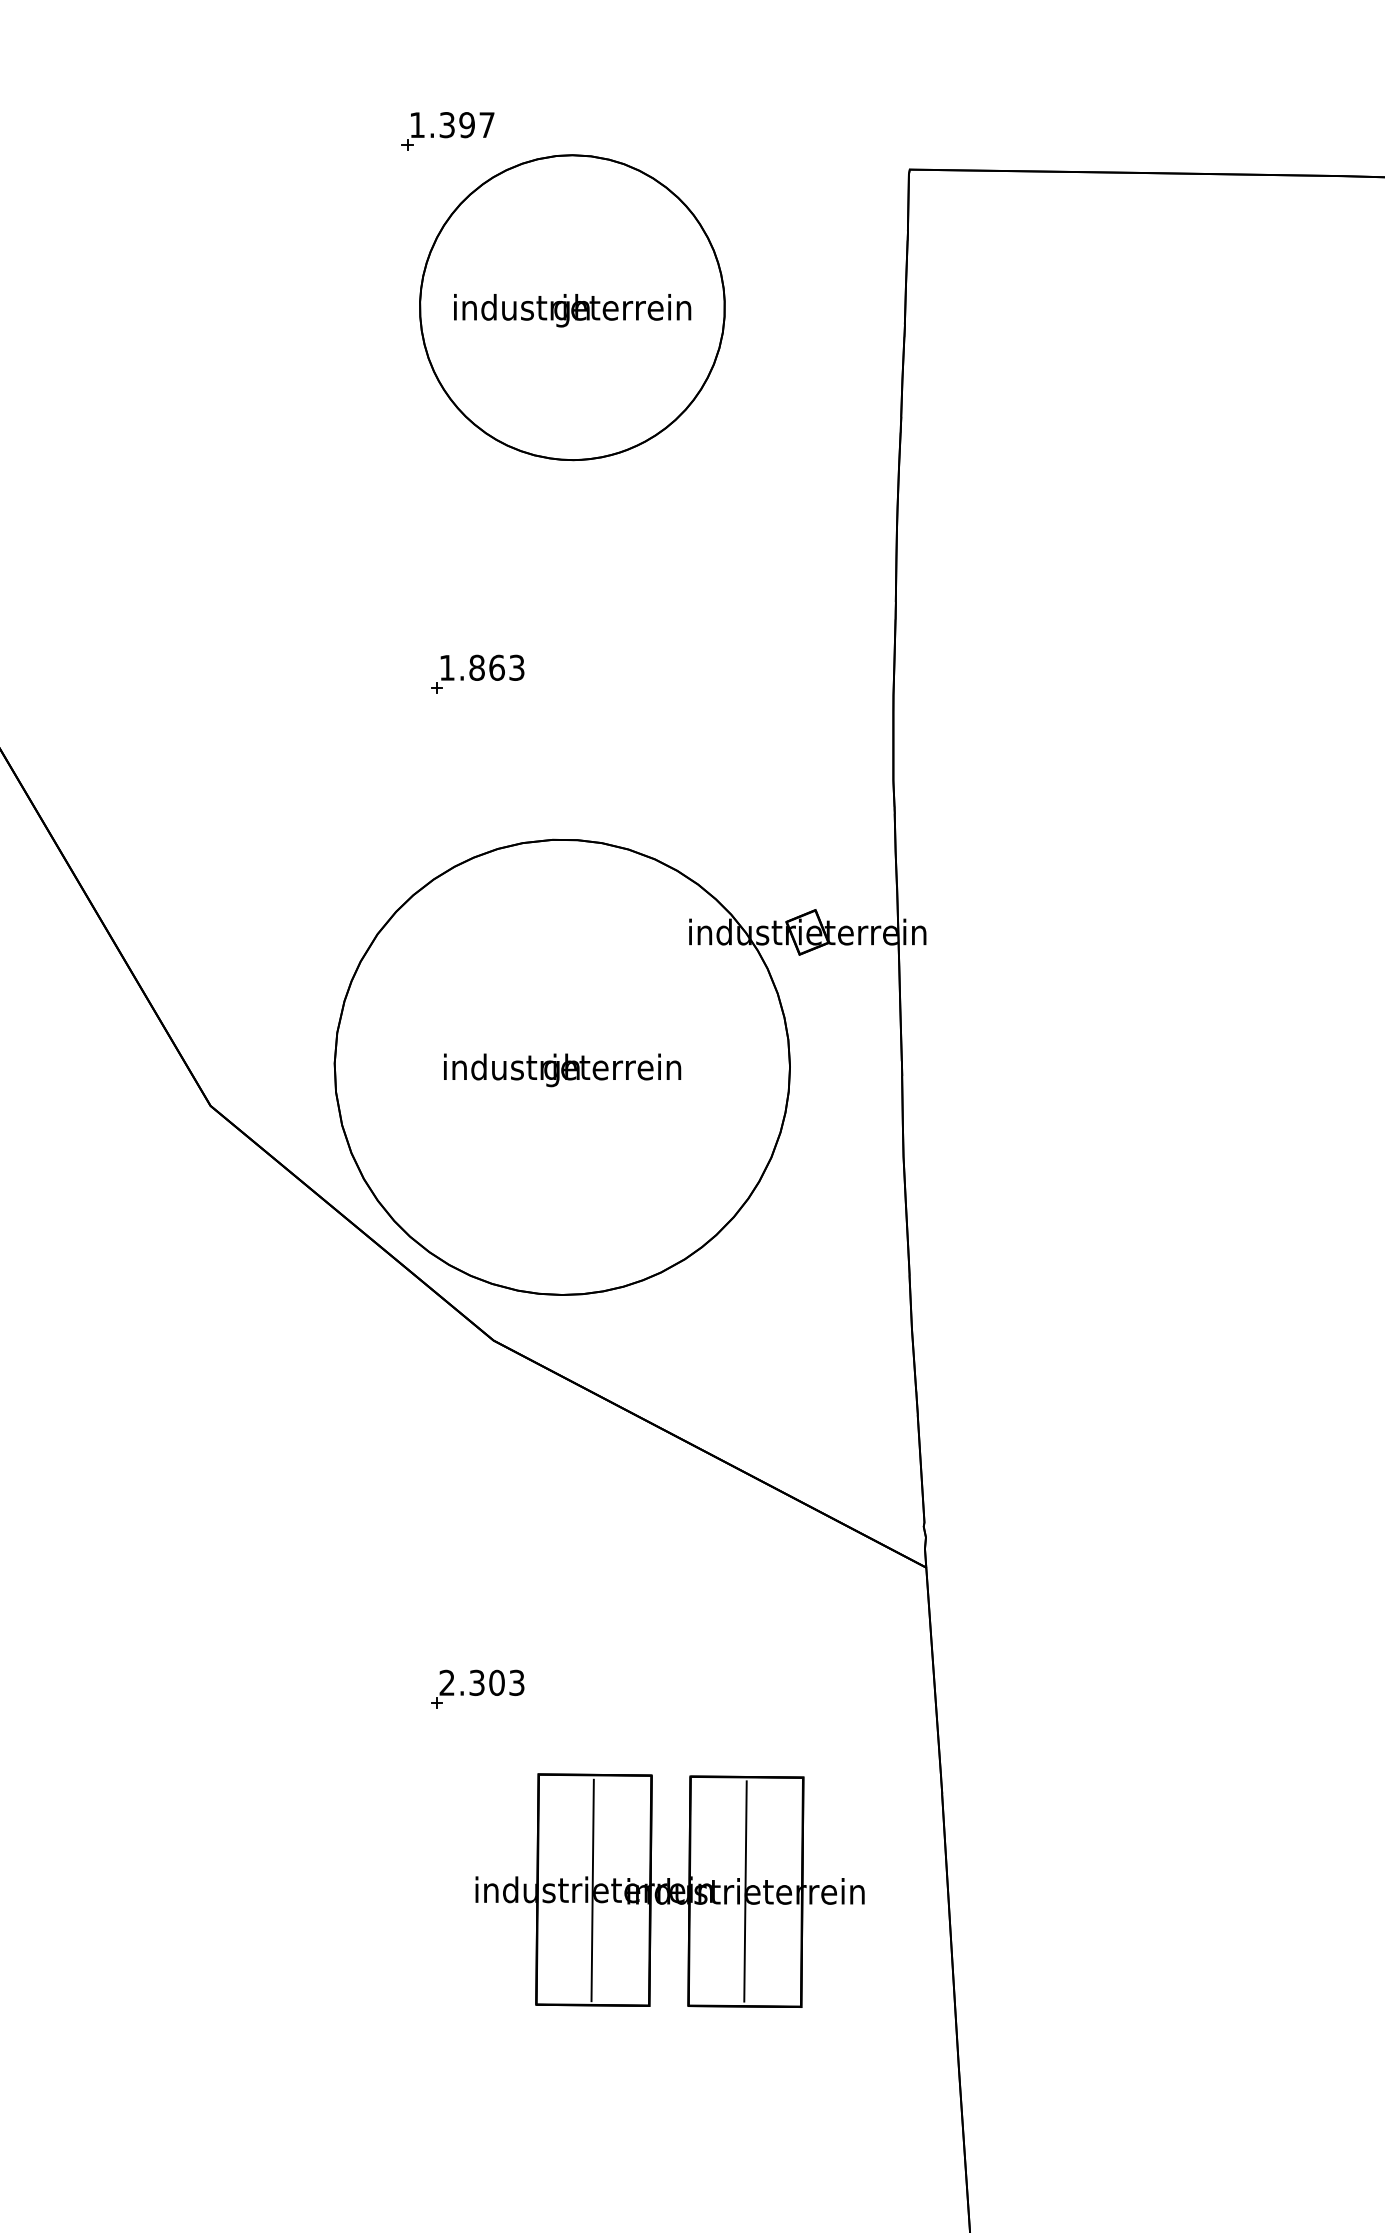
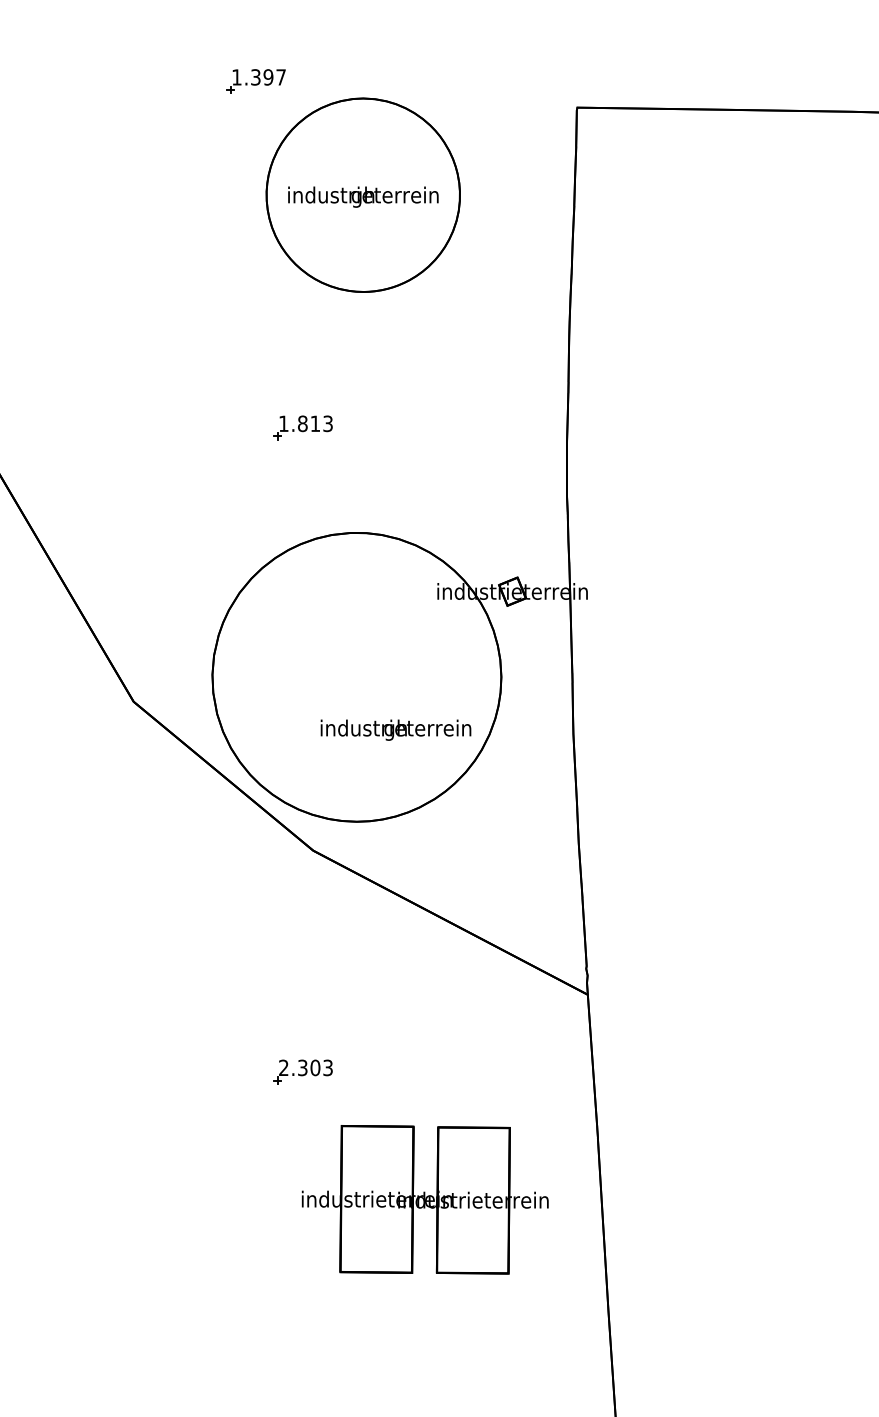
part: (446, 131) -> (255, 81), moved
text: (497, 667) -> (315, 423), 1.863 -> 1.813
text: (561, 1069) -> (395, 729), moved
line: (591, 1890) -> (375, 1199), removed
line: (744, 1891) -> (472, 1200), removed

